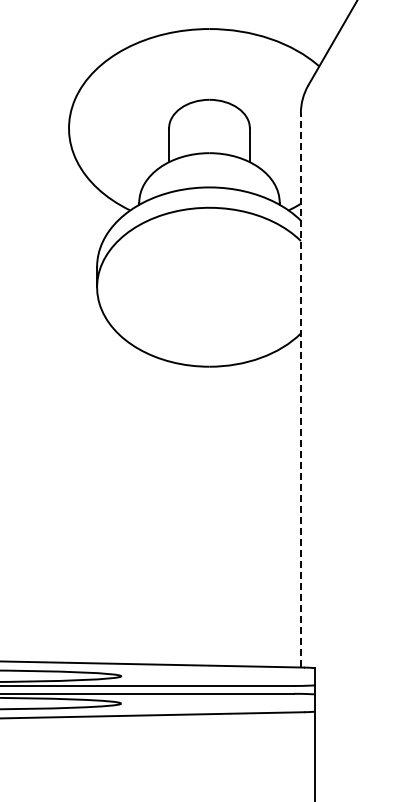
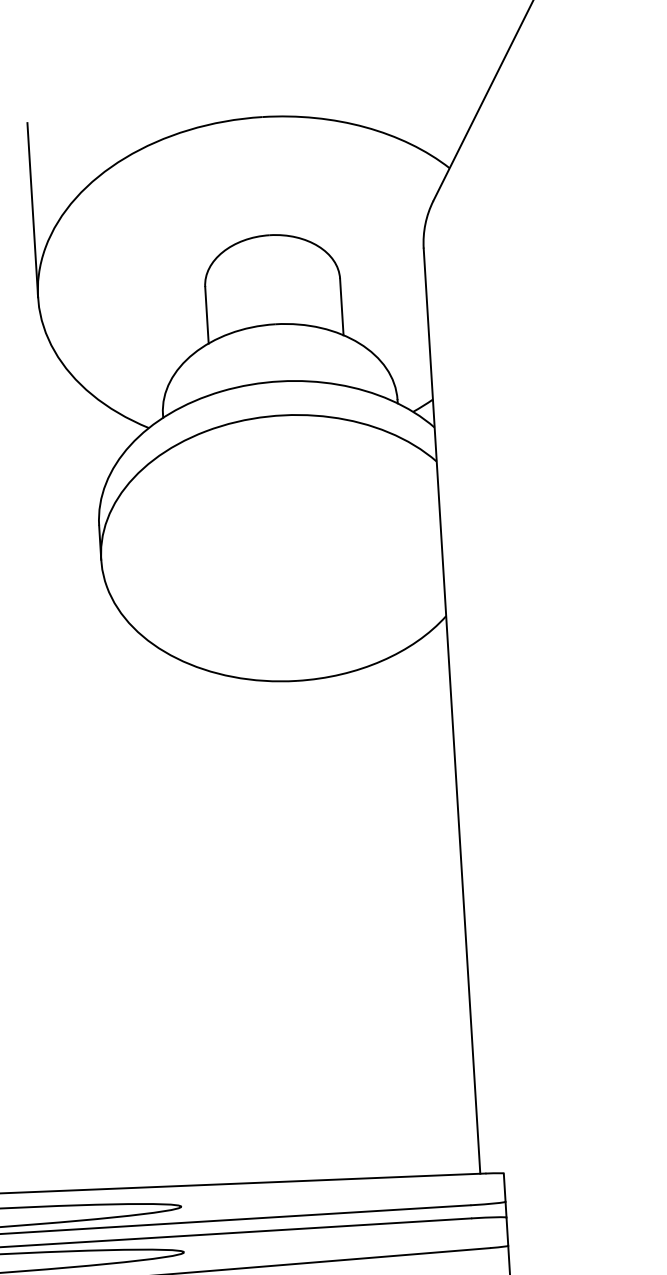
line: (69, 76) -> (33, 210), added
line: (300, 389) -> (451, 709), dashed -> solid

